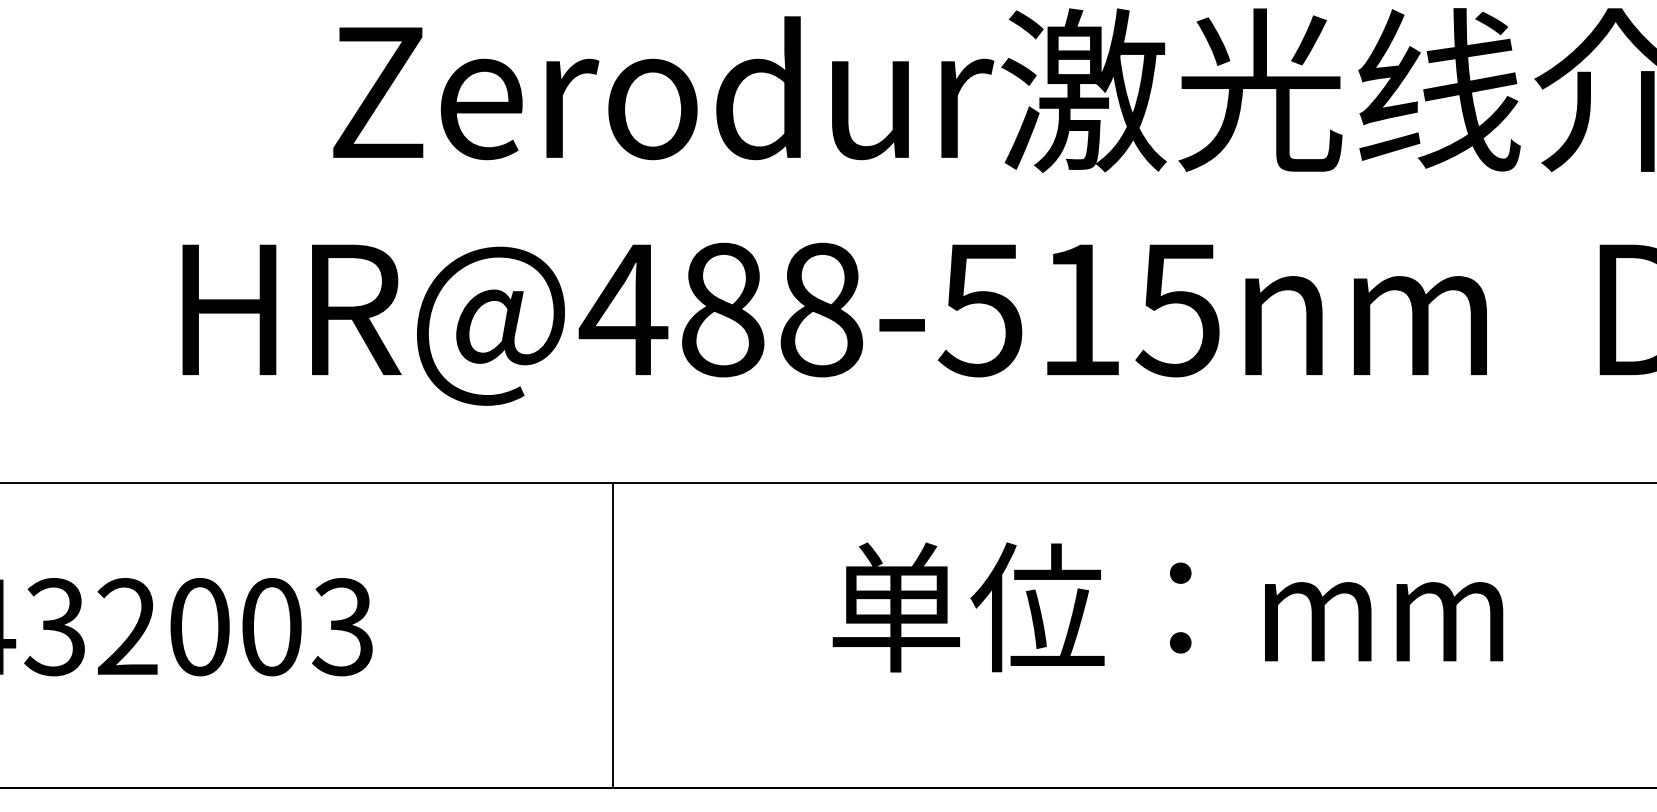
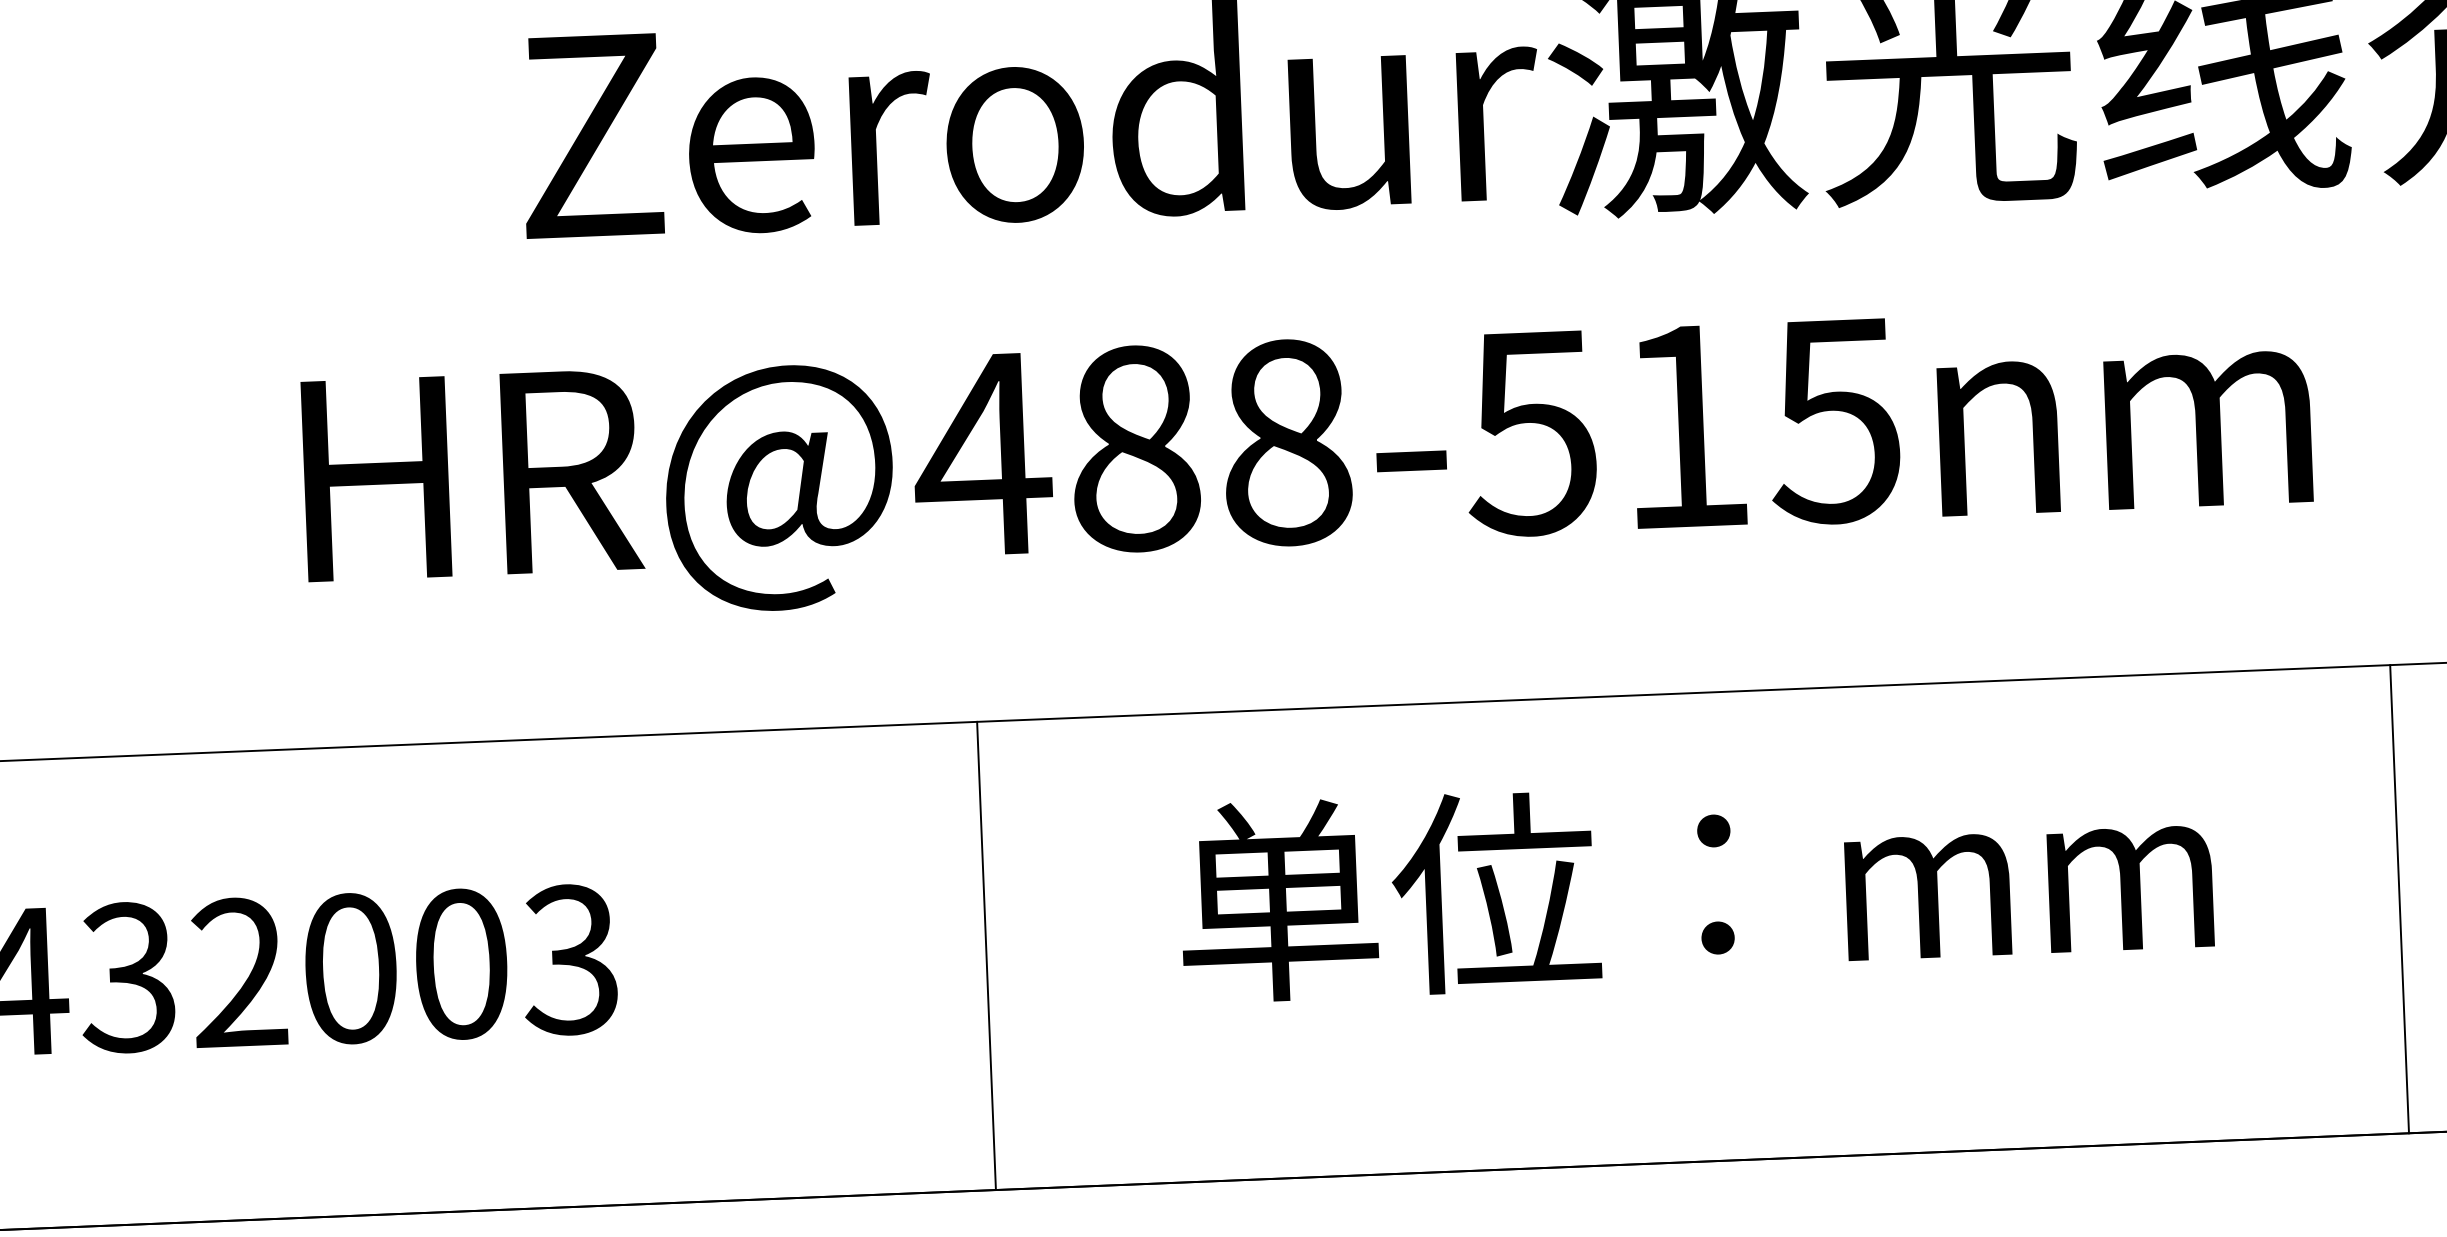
text: (1167, 607) -> (1695, 884), moved
line: (1532, 635) -> (2399, 899), added

